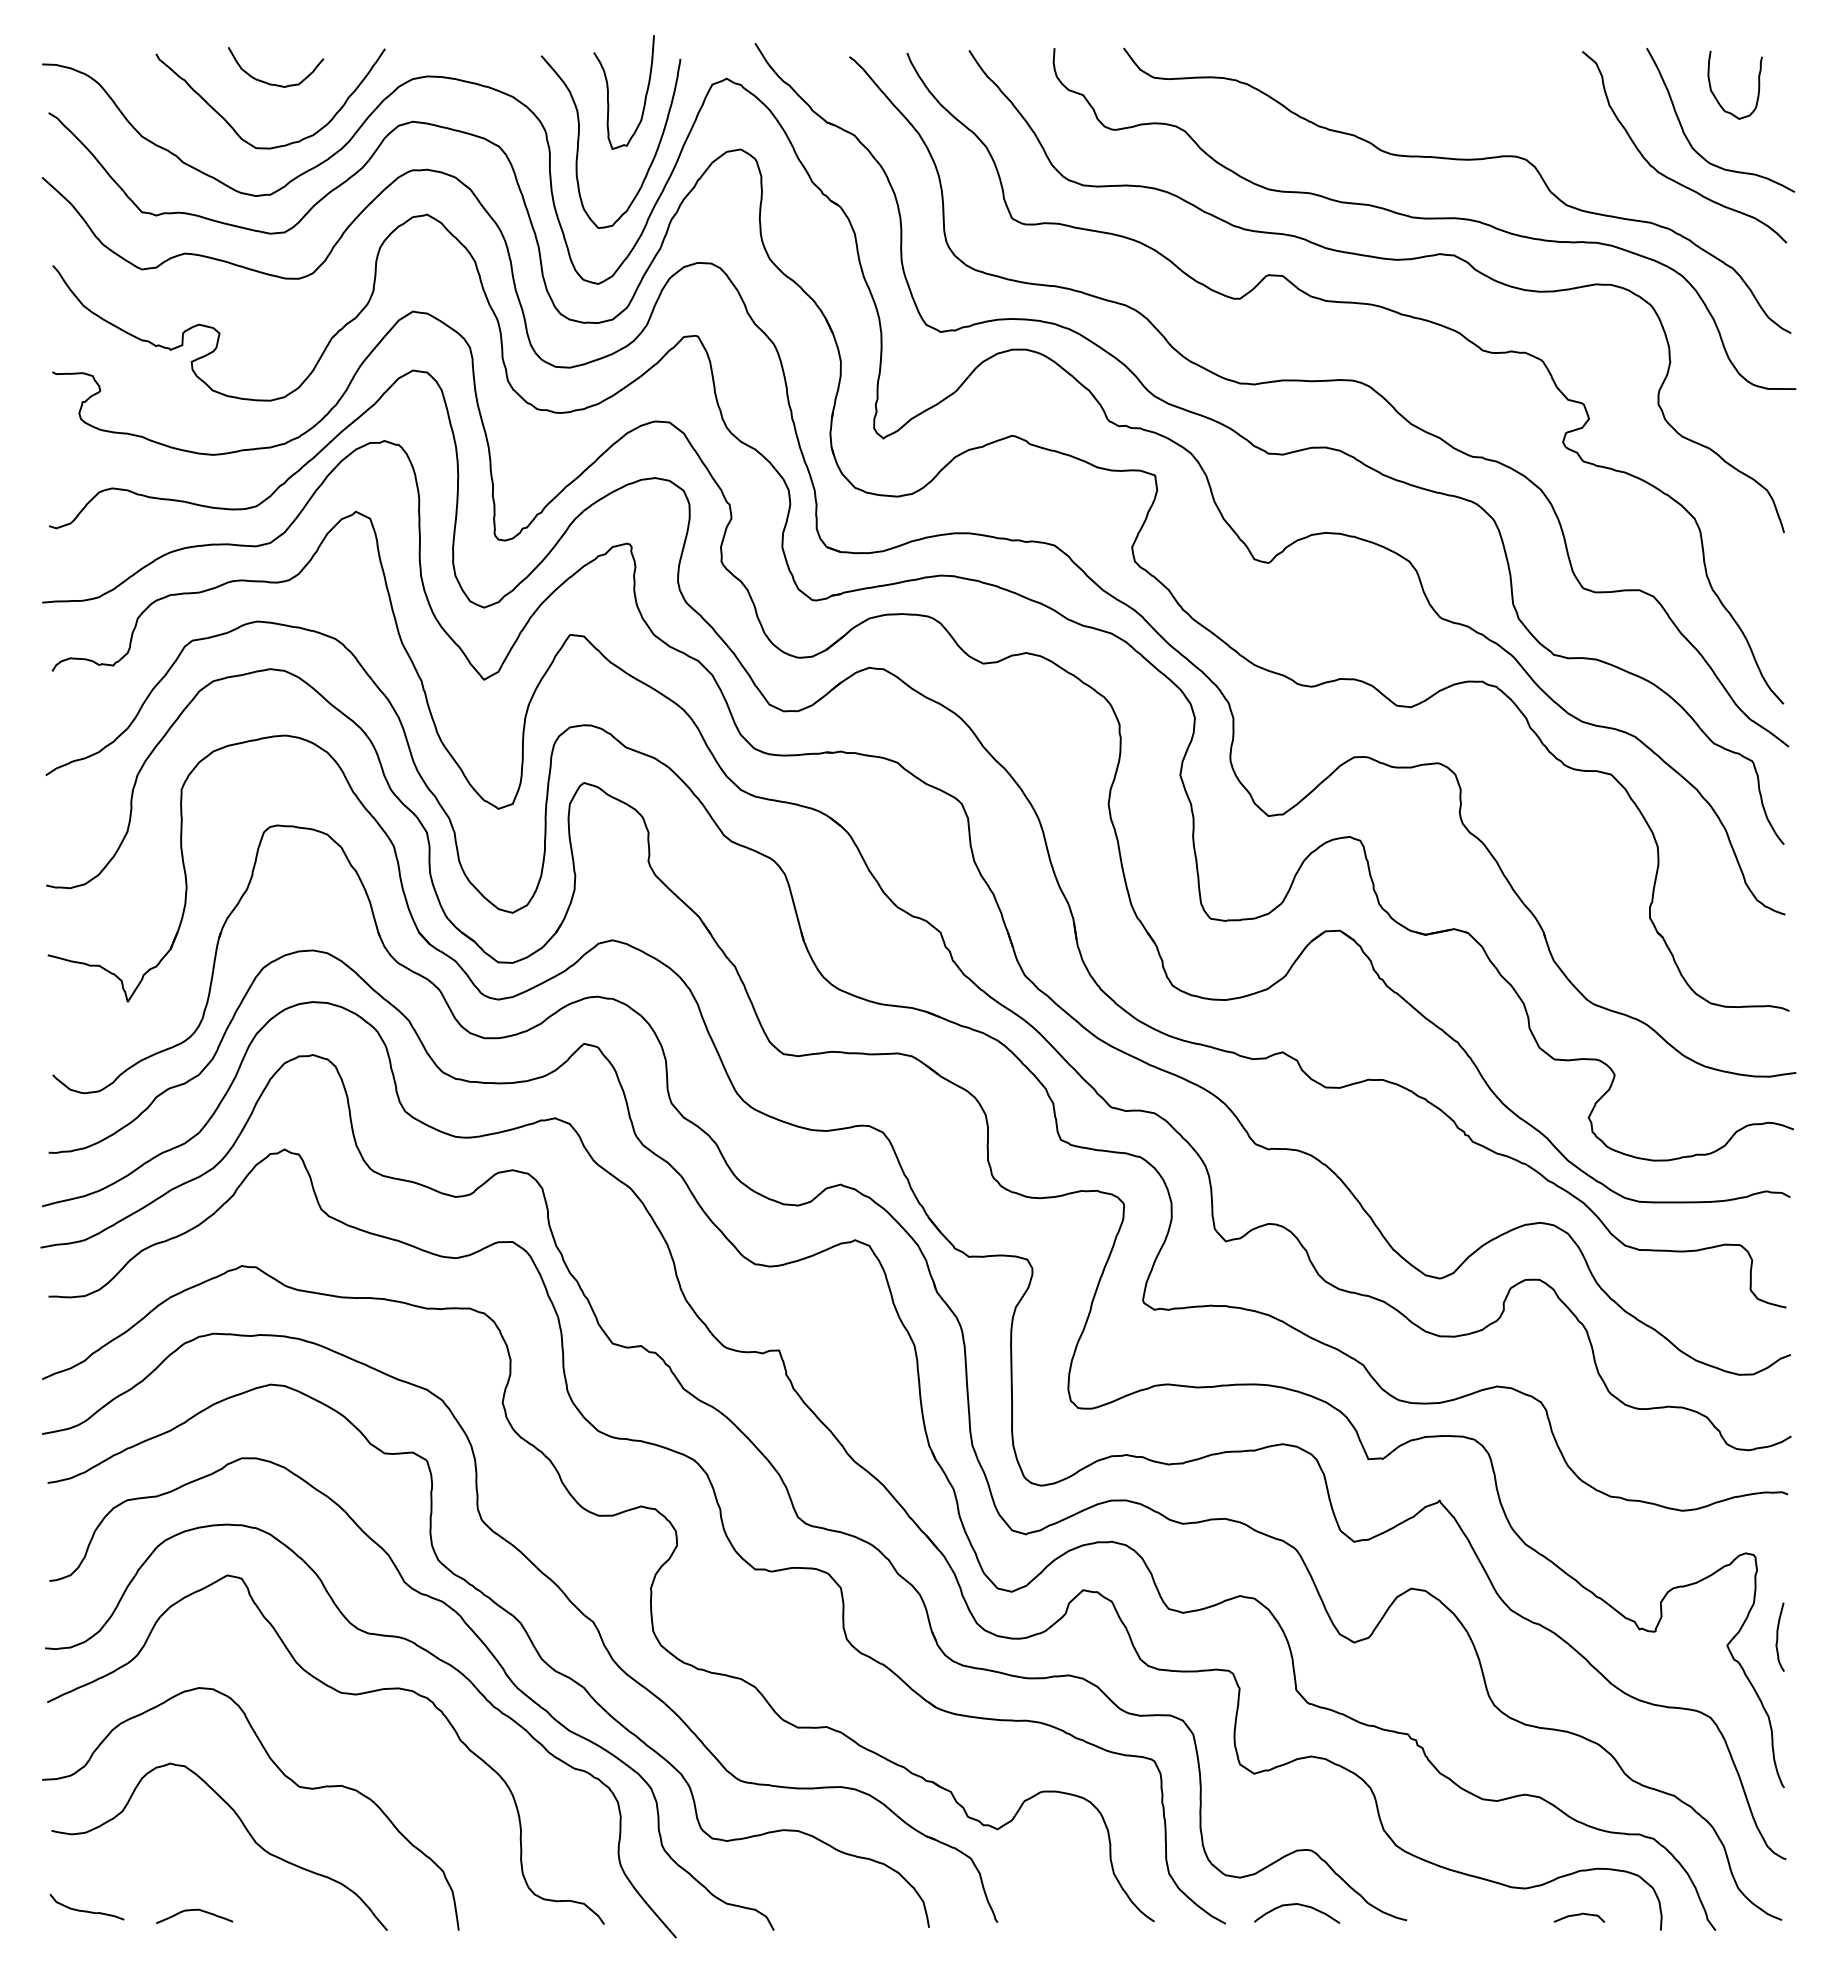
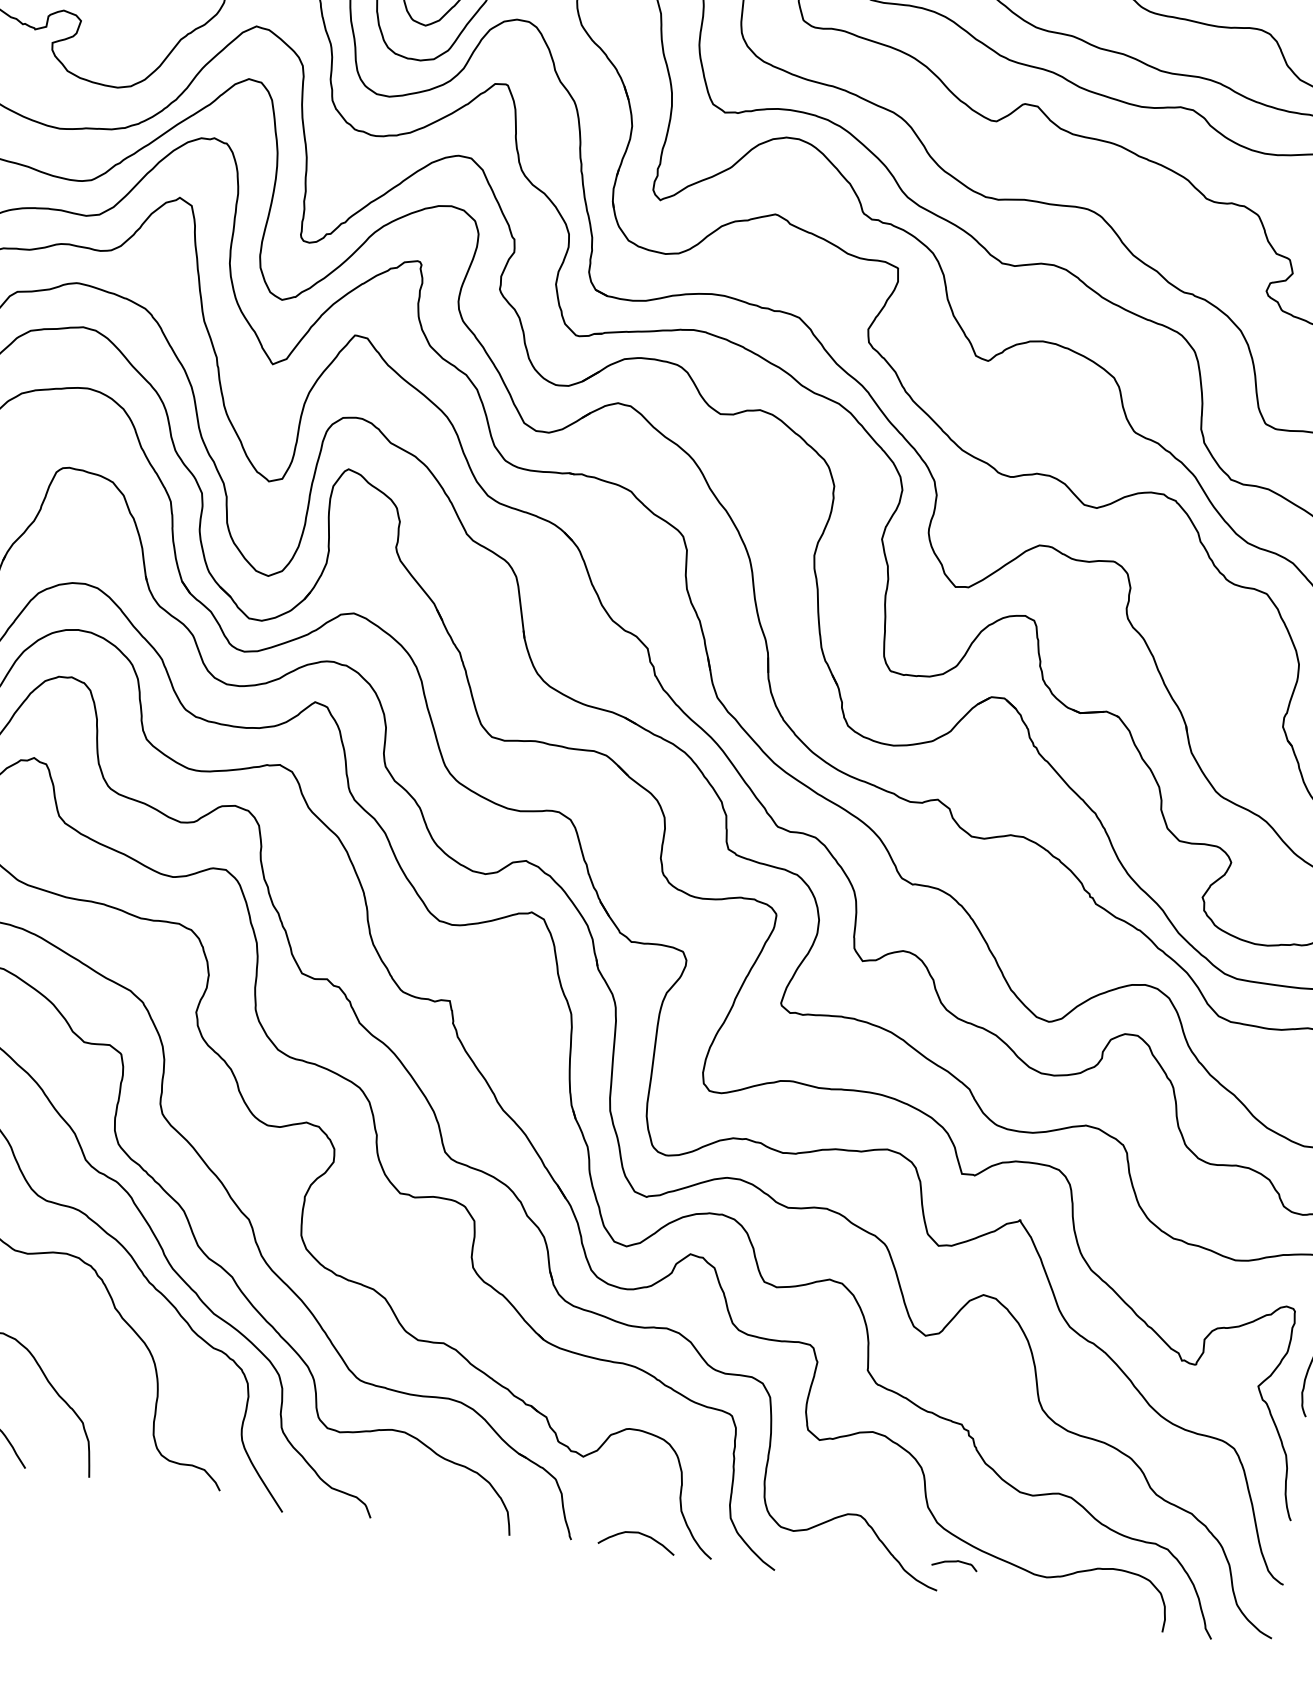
curve: (1298, 1905) -> (639, 1534), moved
curve: (1579, 1915) -> (955, 1562), moved

